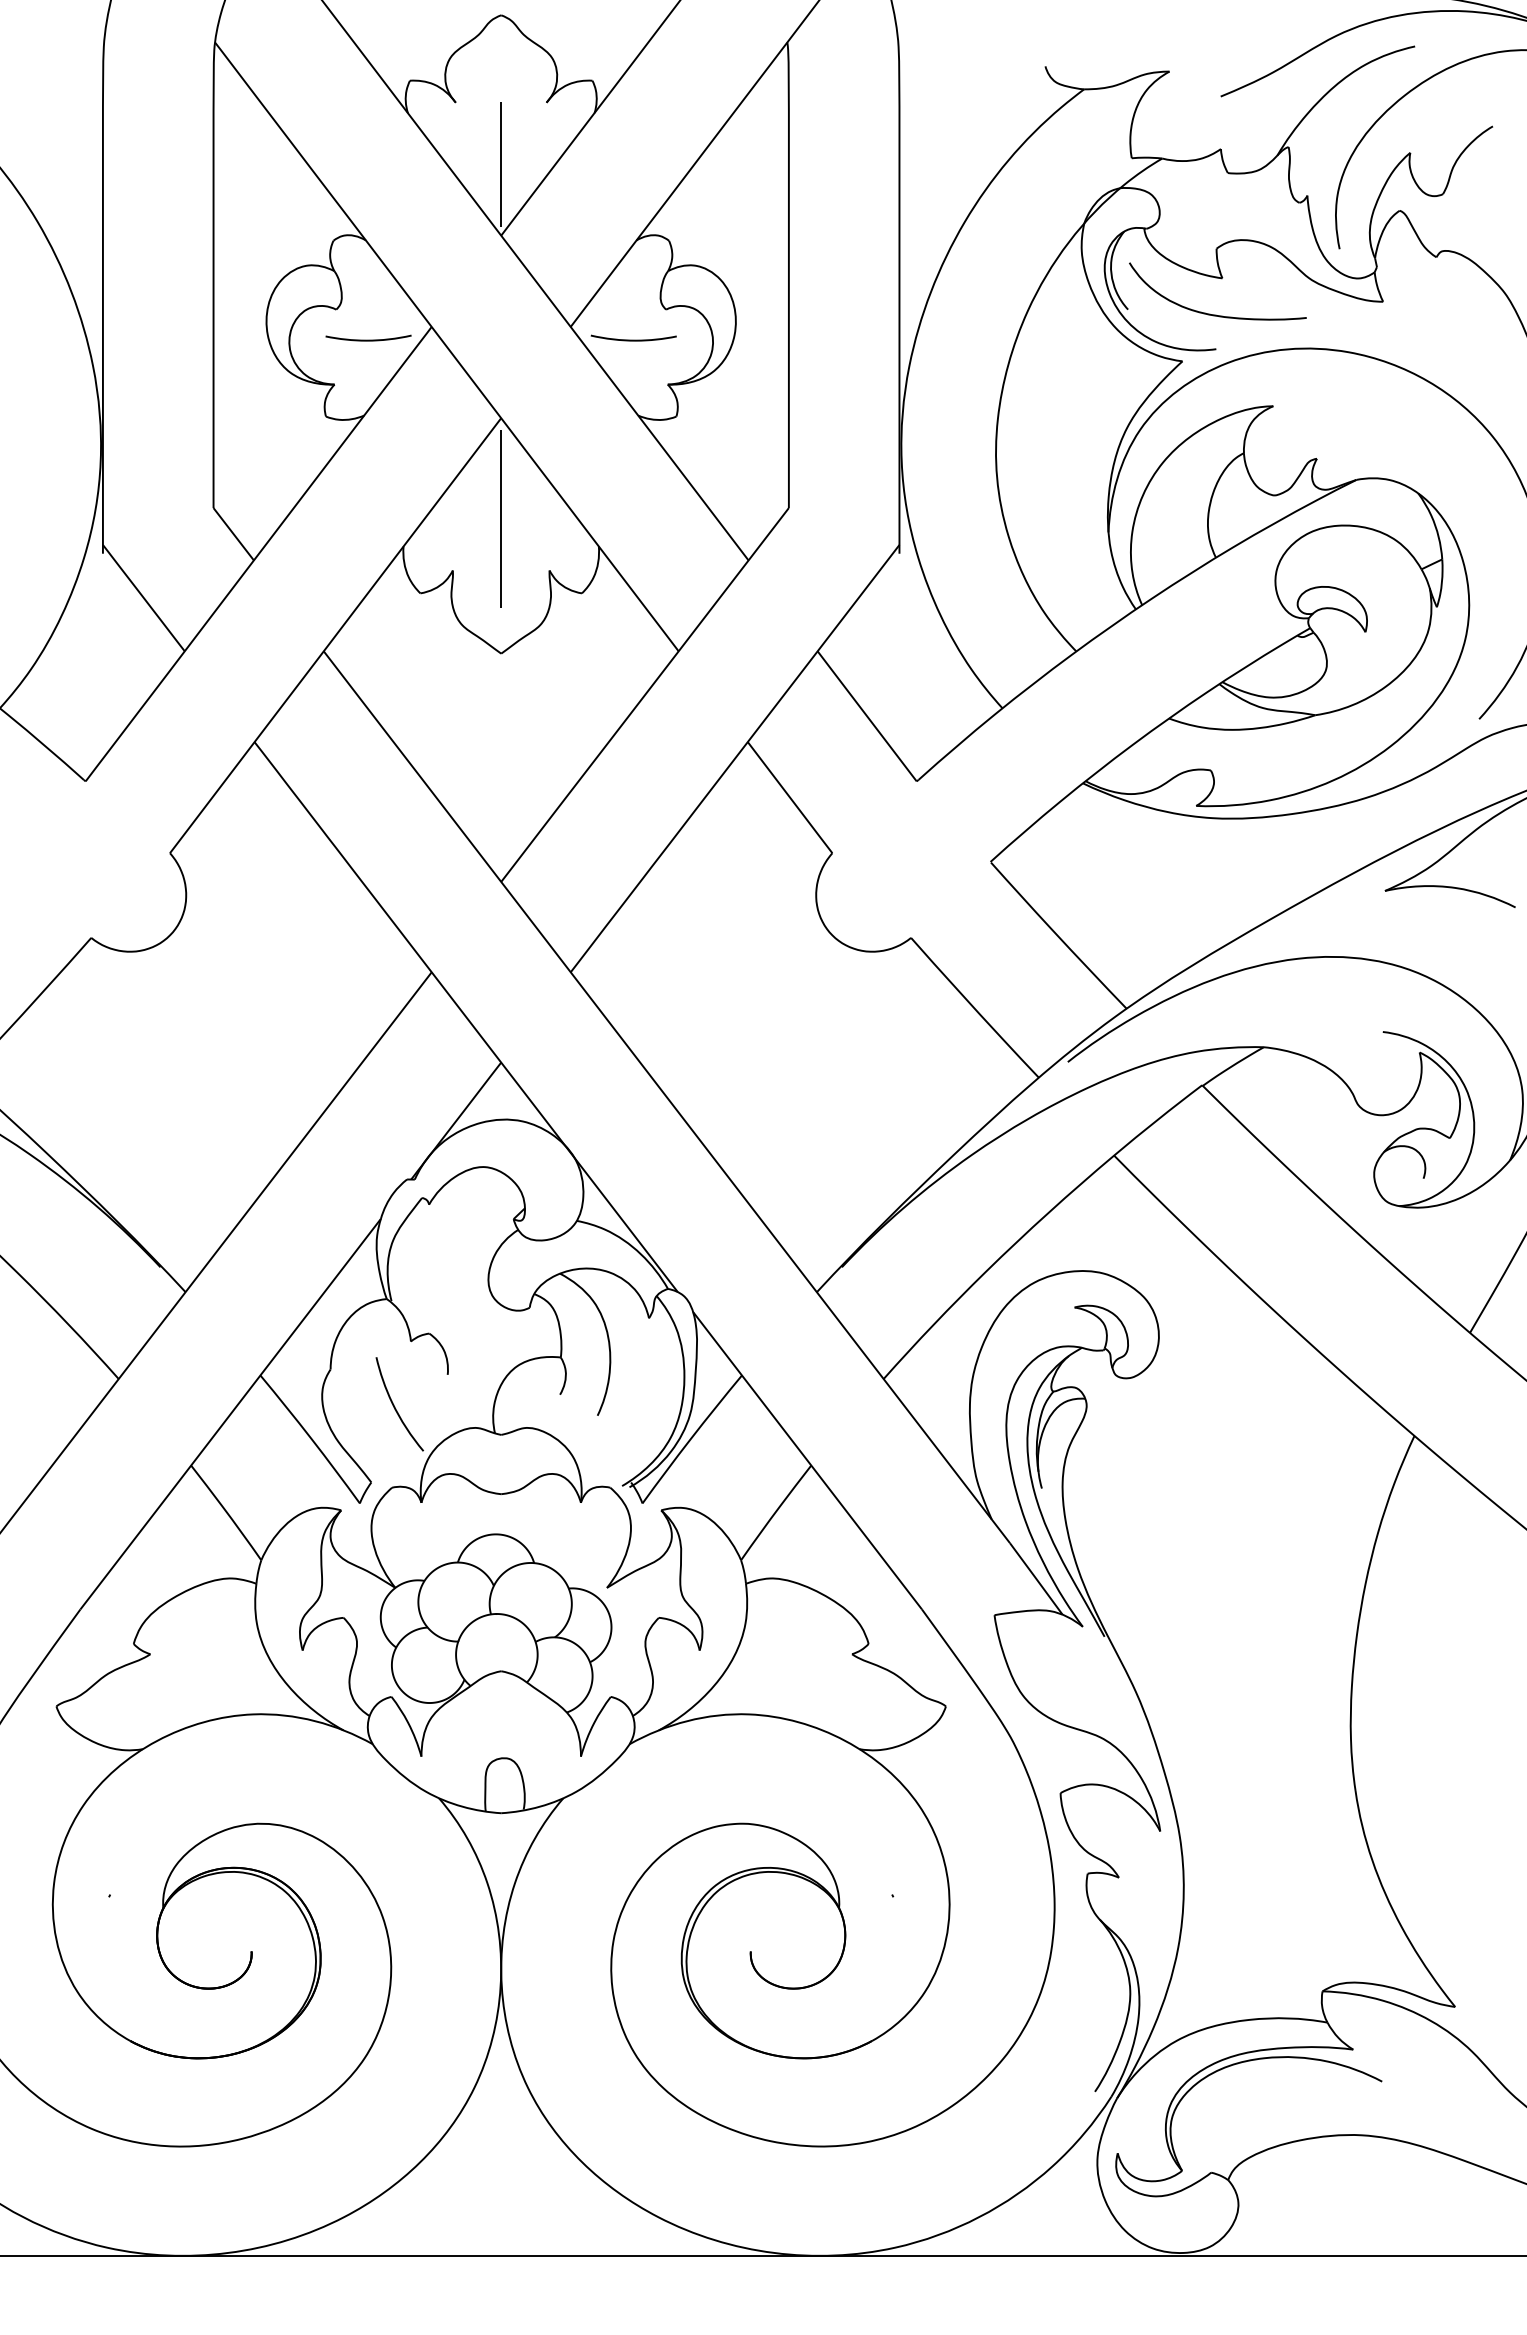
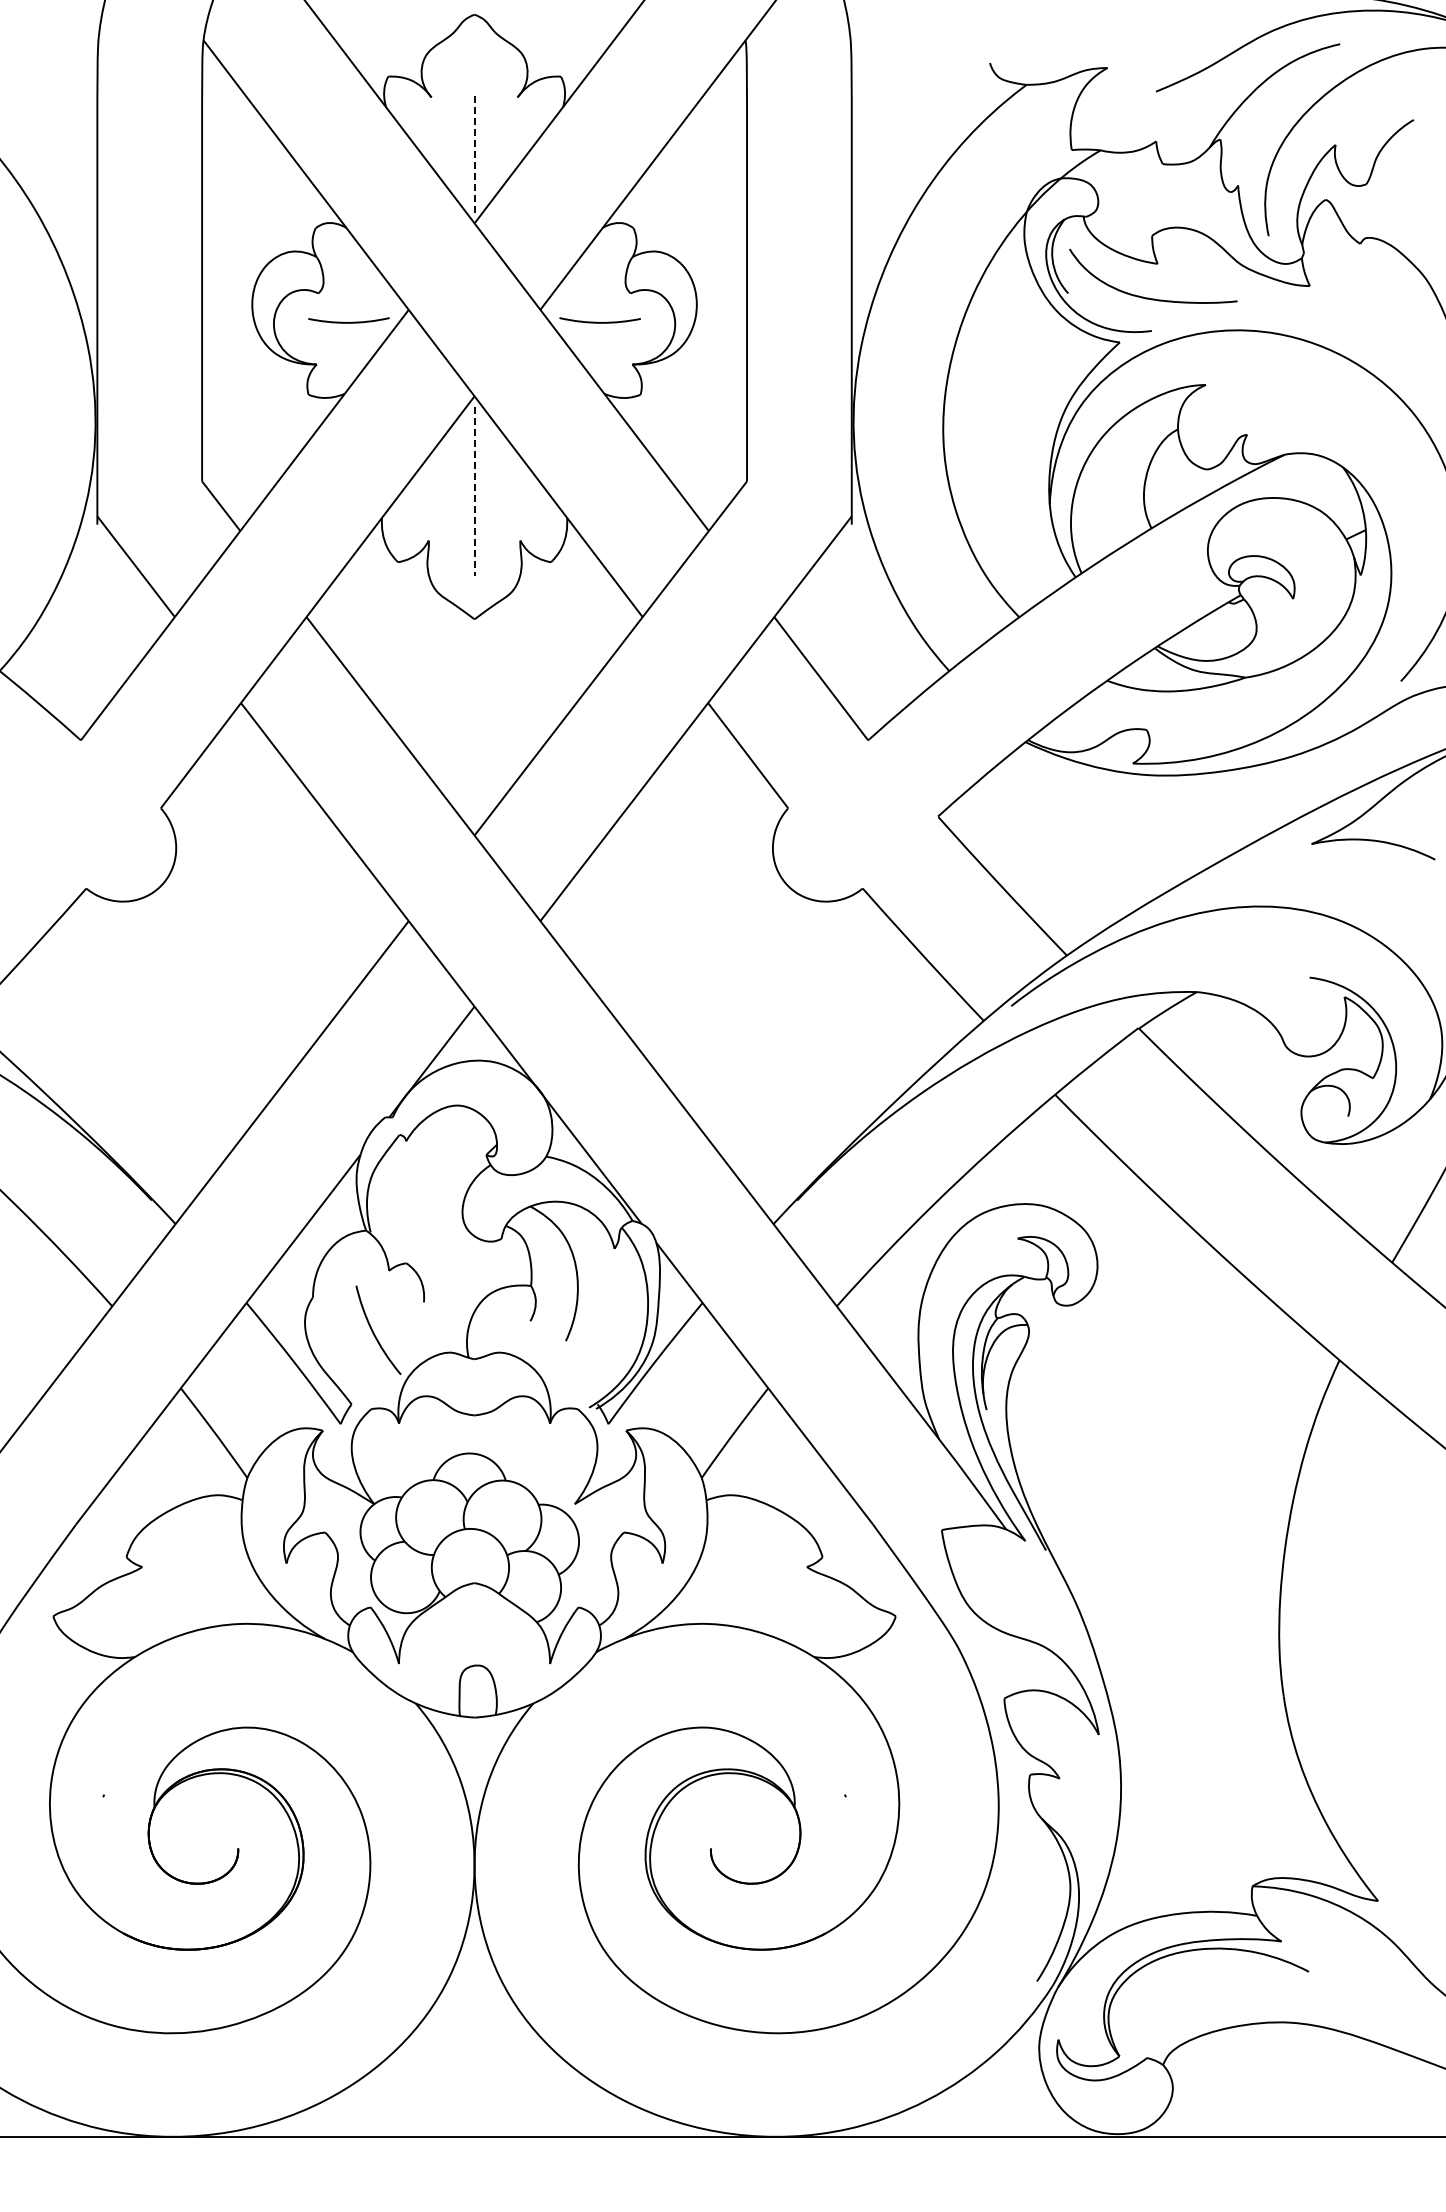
line: (501, 165) -> (474, 156), solid -> dashed
line: (501, 519) -> (474, 492), solid -> dashed

